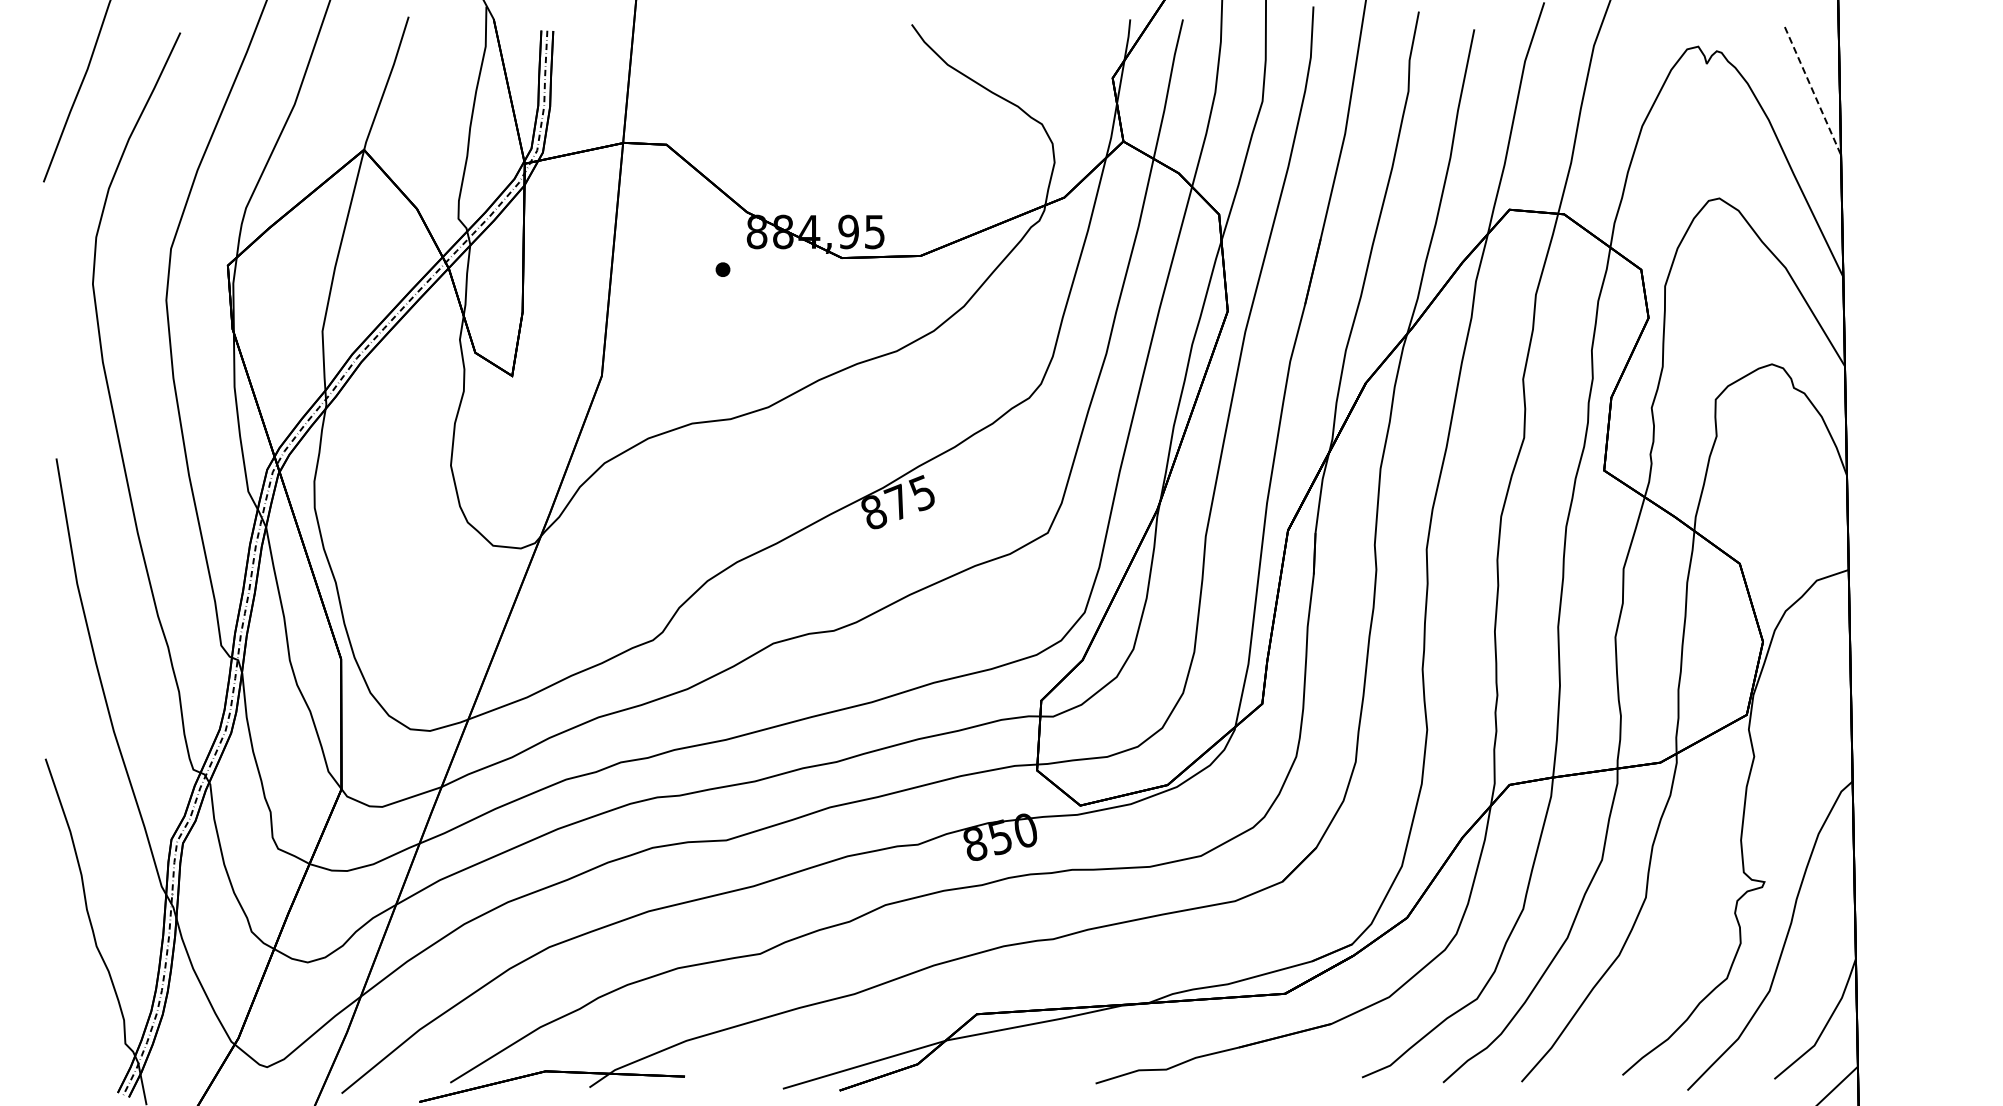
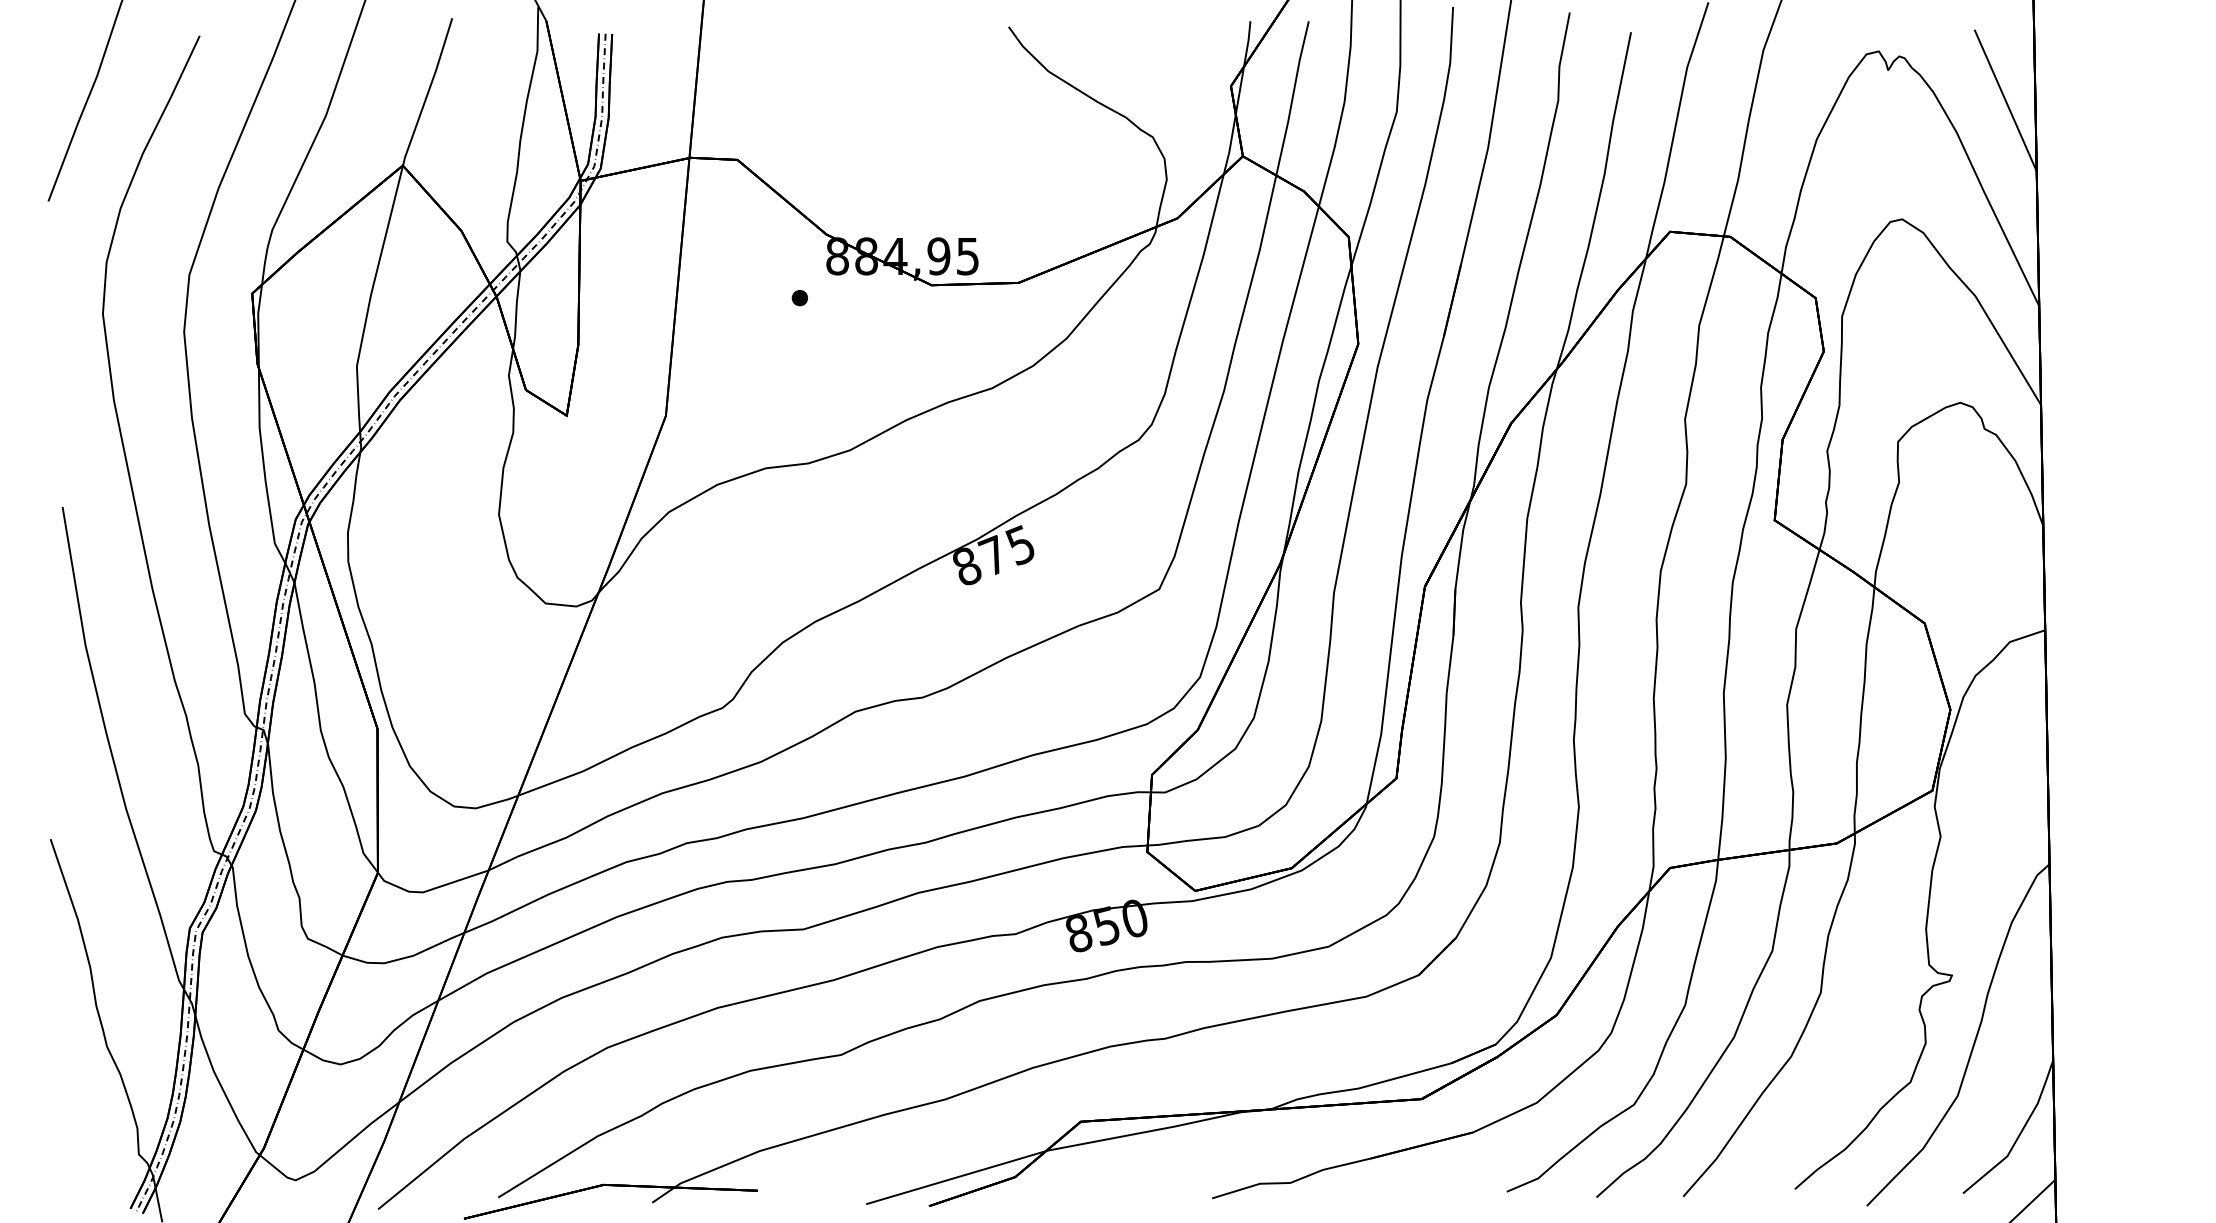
line: (1812, 91) -> (2005, 100), dashed -> solid

